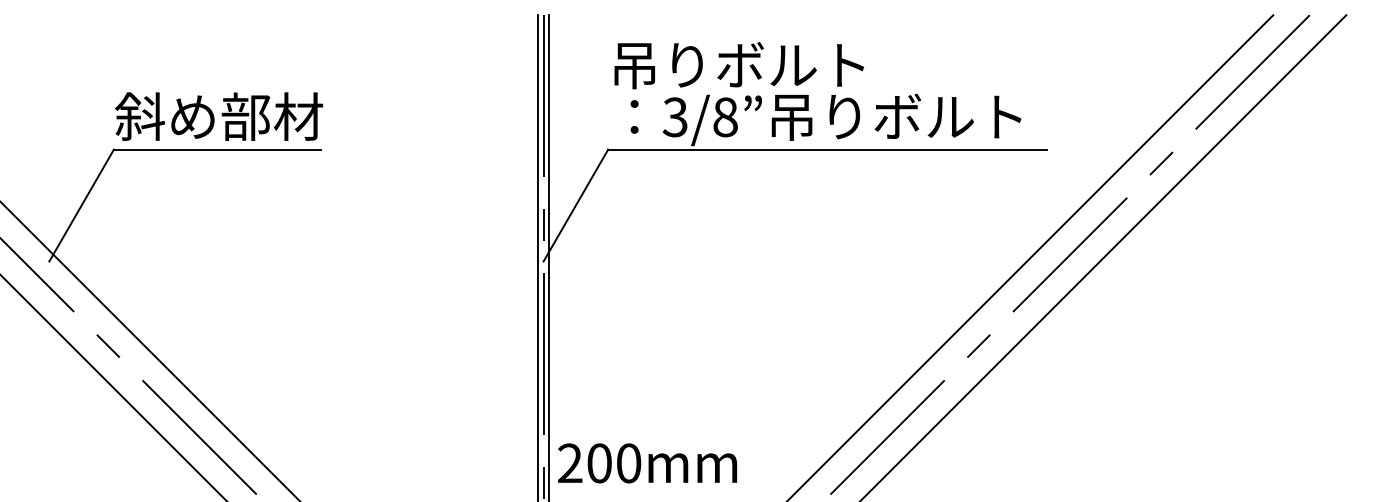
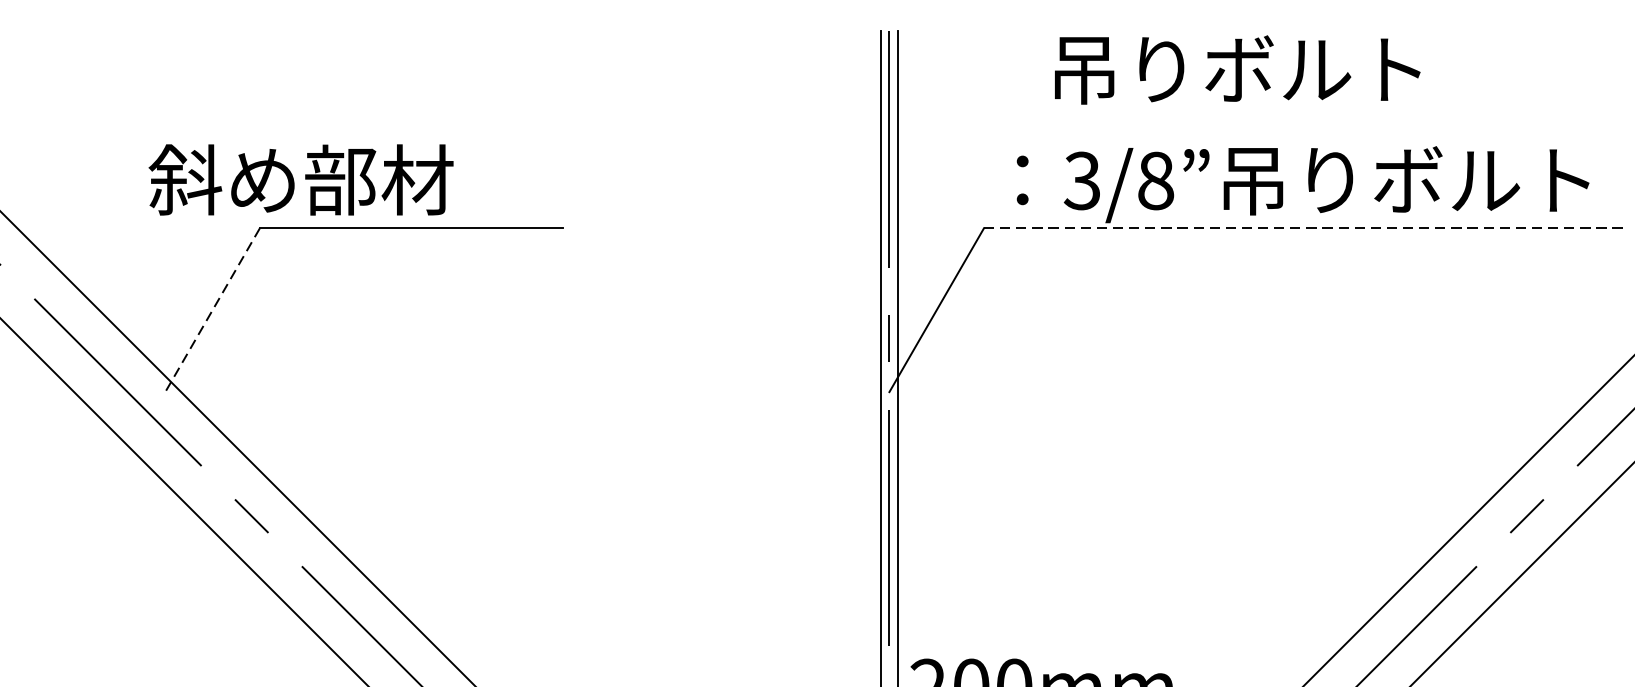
text: (739, 65) -> (1237, 69), moved
text: (219, 116) -> (301, 179), moved
line: (828, 149) -> (1306, 228), solid -> dashed
line: (81, 205) -> (212, 310), solid -> dashed

